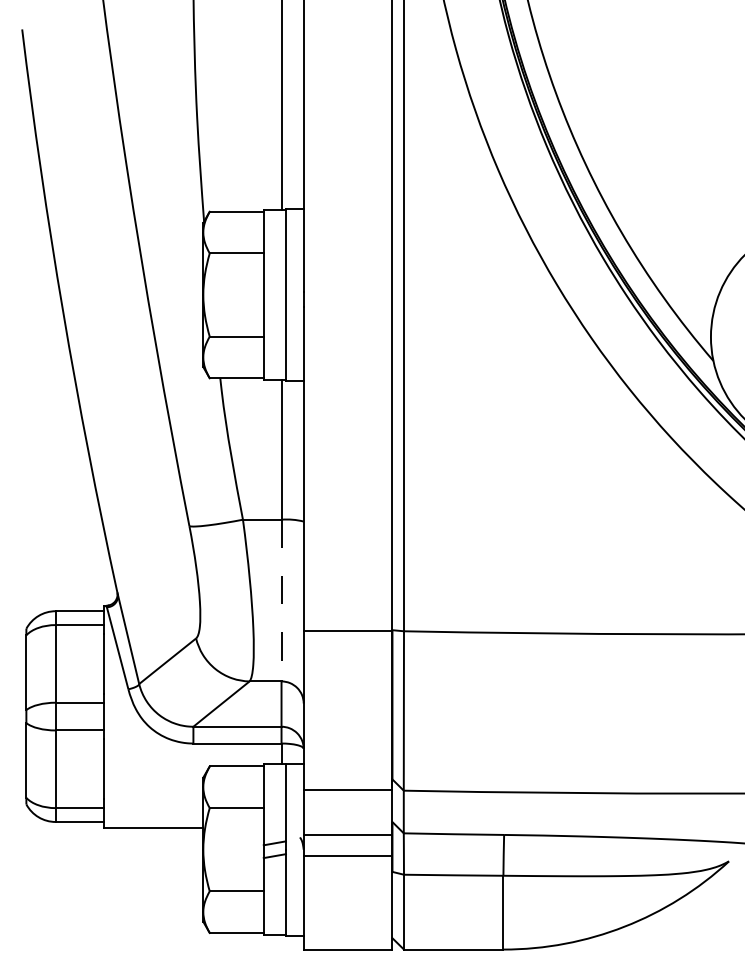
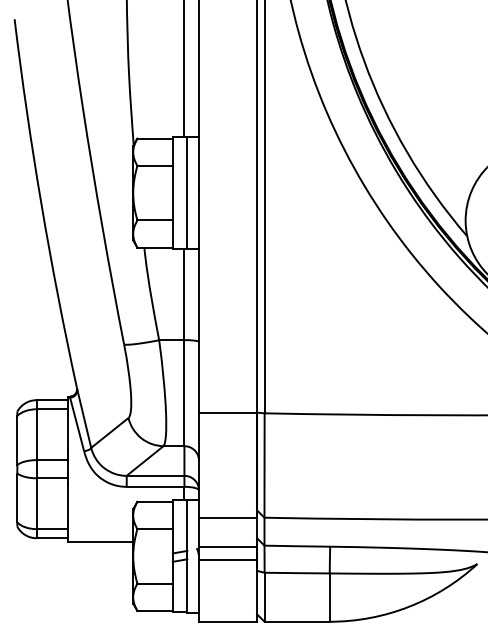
line: (281, 600) -> (184, 393), dashed -> solid

